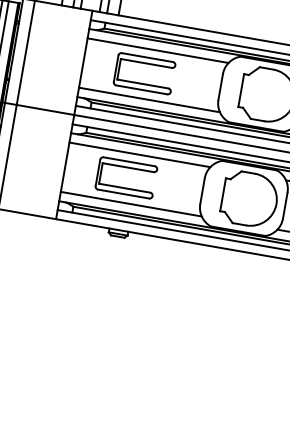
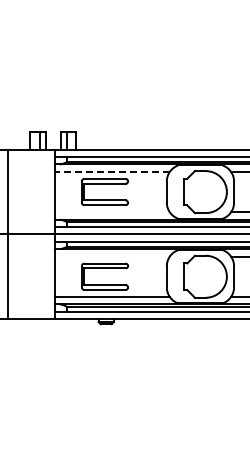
line: (156, 51) -> (111, 172), solid -> dashed
line: (149, 100) -> (112, 212), removed
line: (140, 154) -> (112, 256), removed

